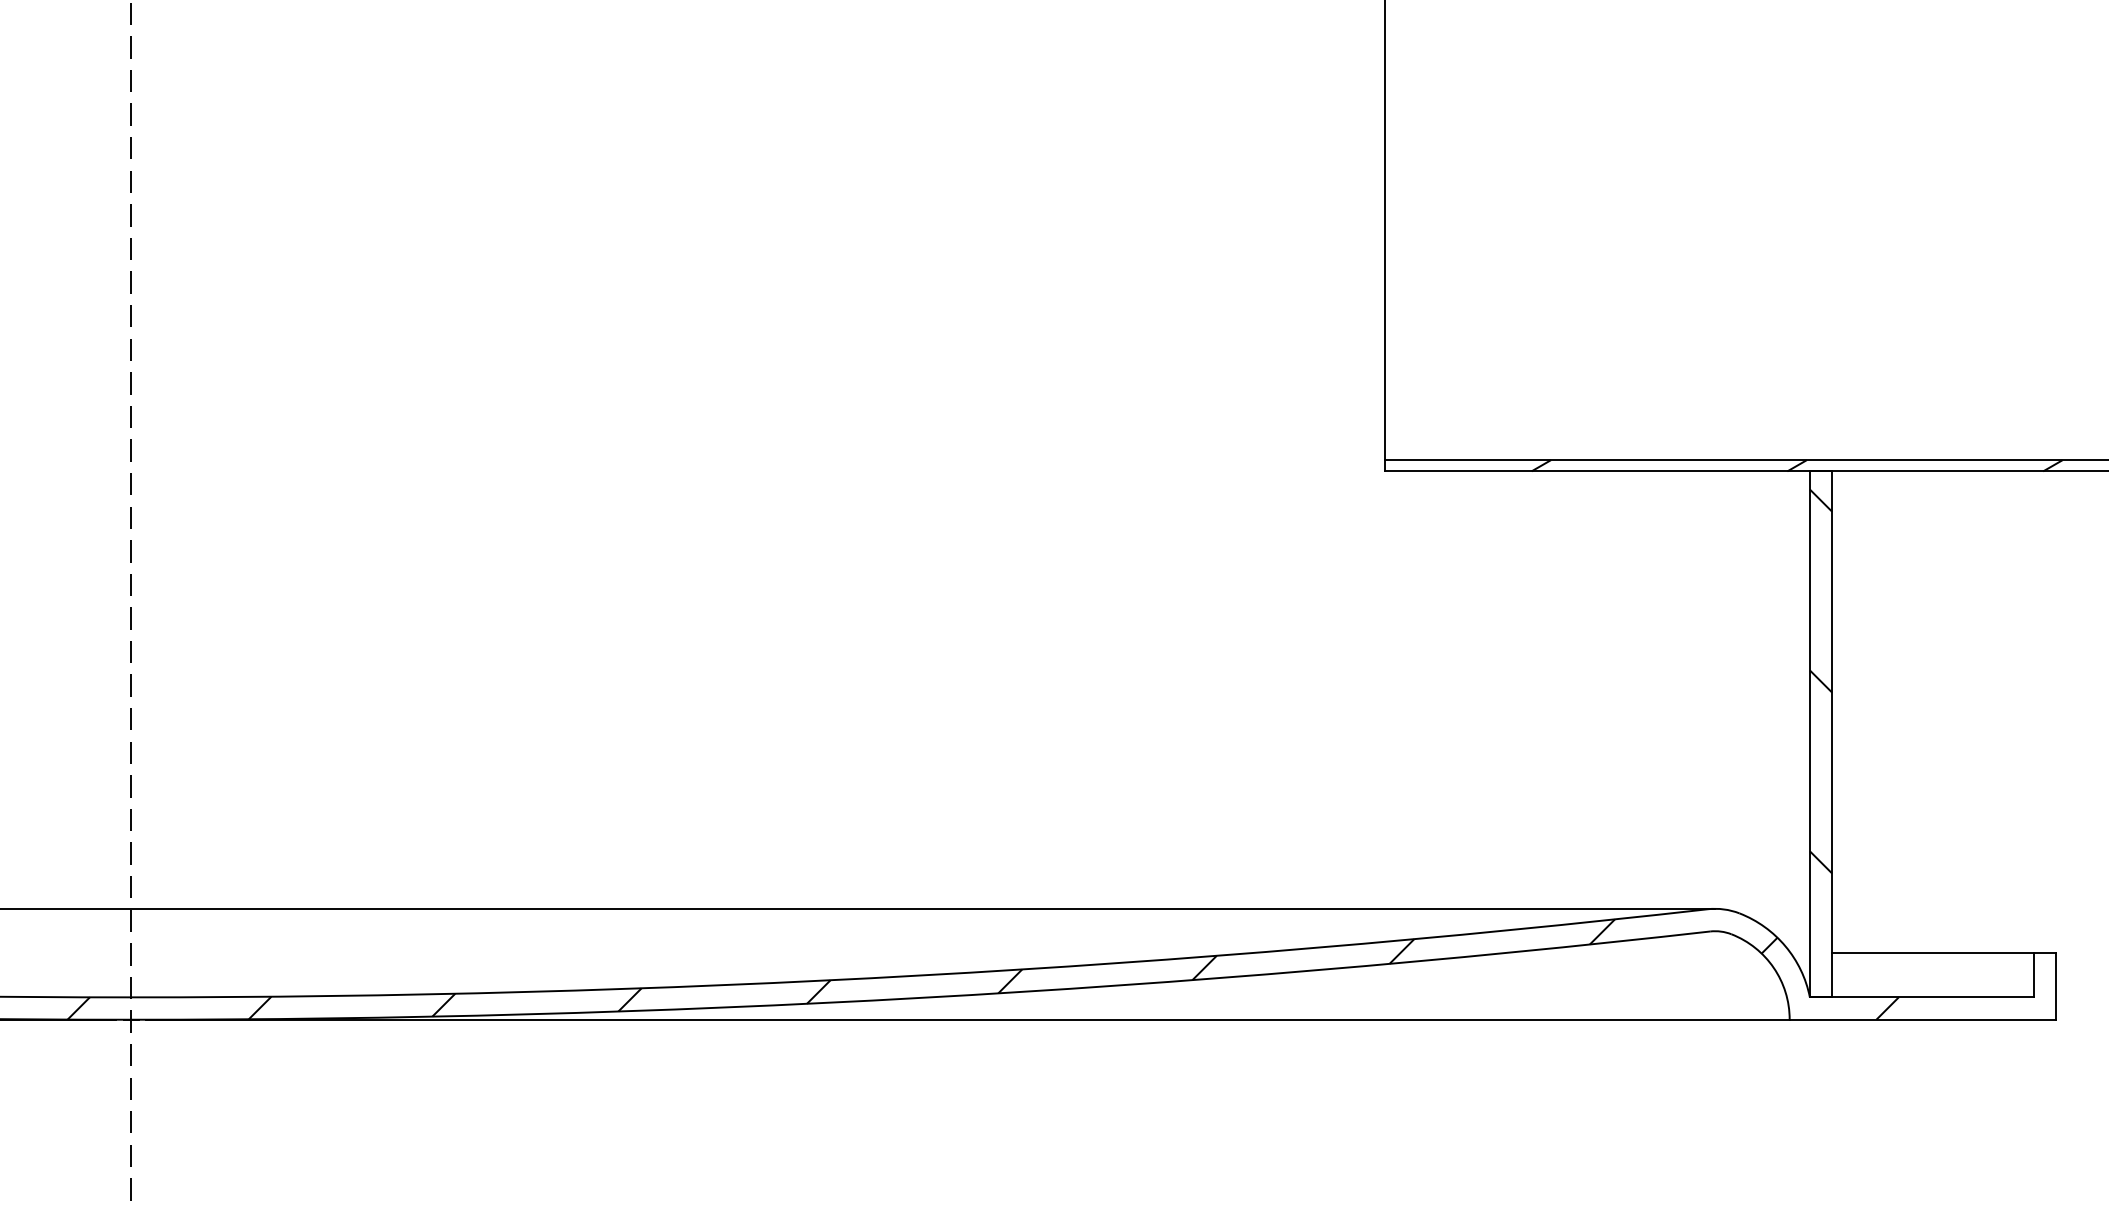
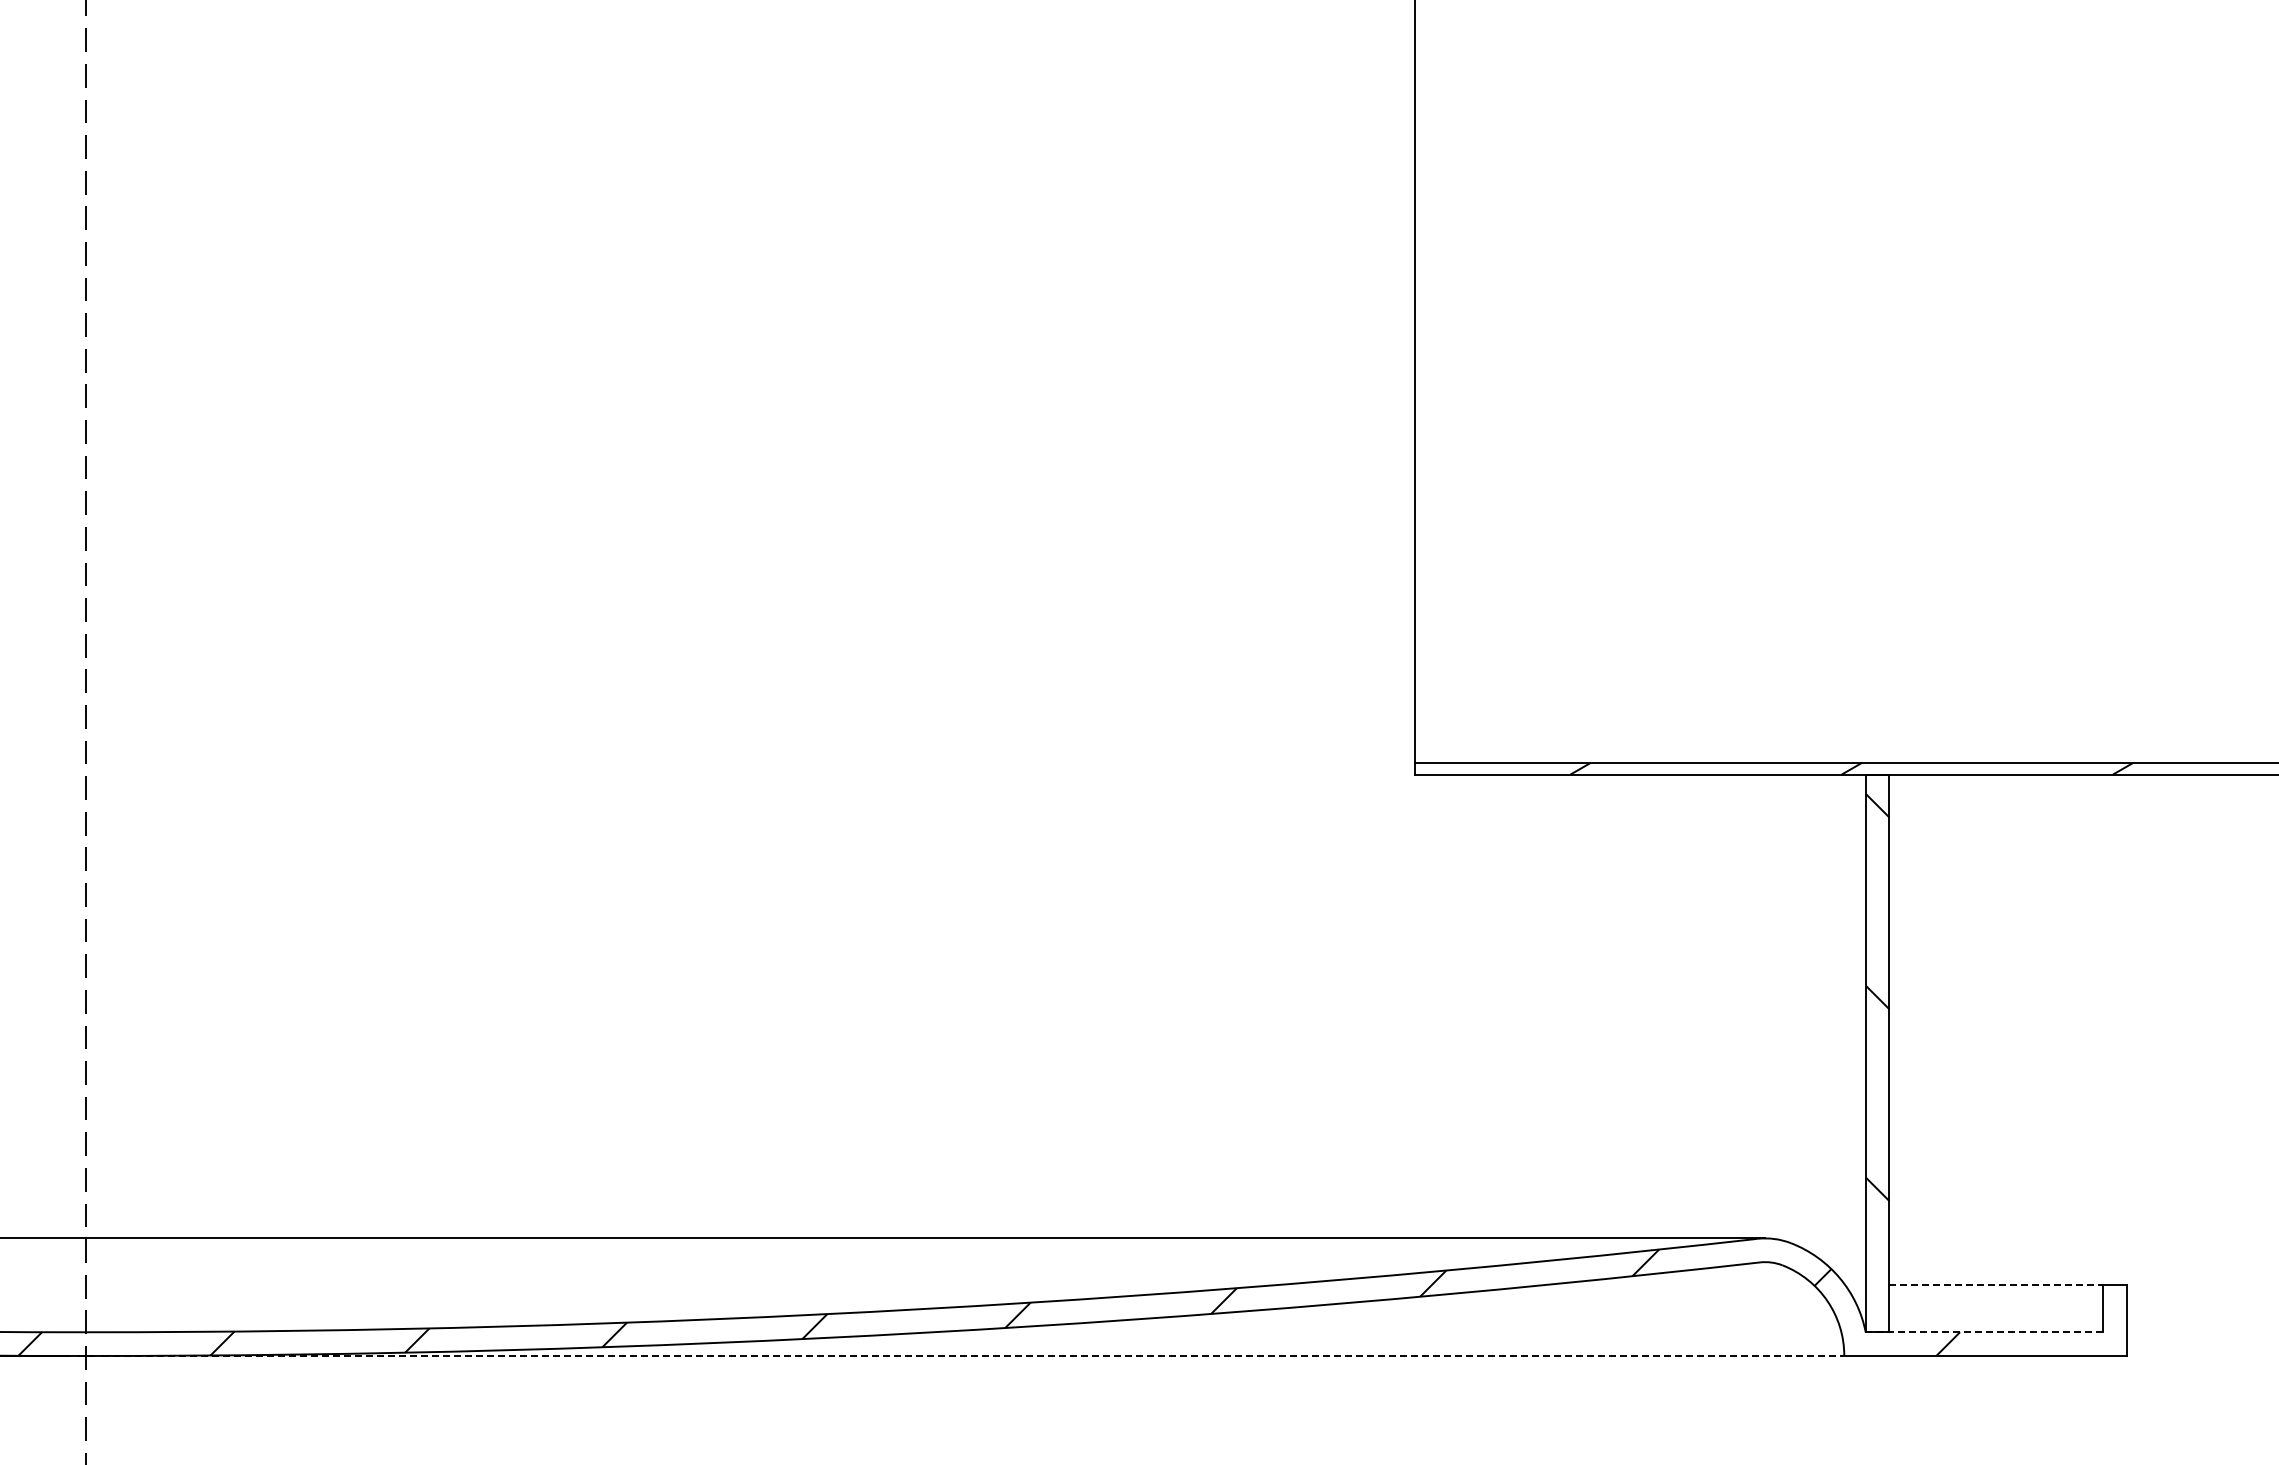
line: (1933, 952) -> (1996, 1284), solid -> dashed
line: (1921, 997) -> (1984, 1332), solid -> dashed
line: (968, 1019) -> (973, 1355), solid -> dashed

